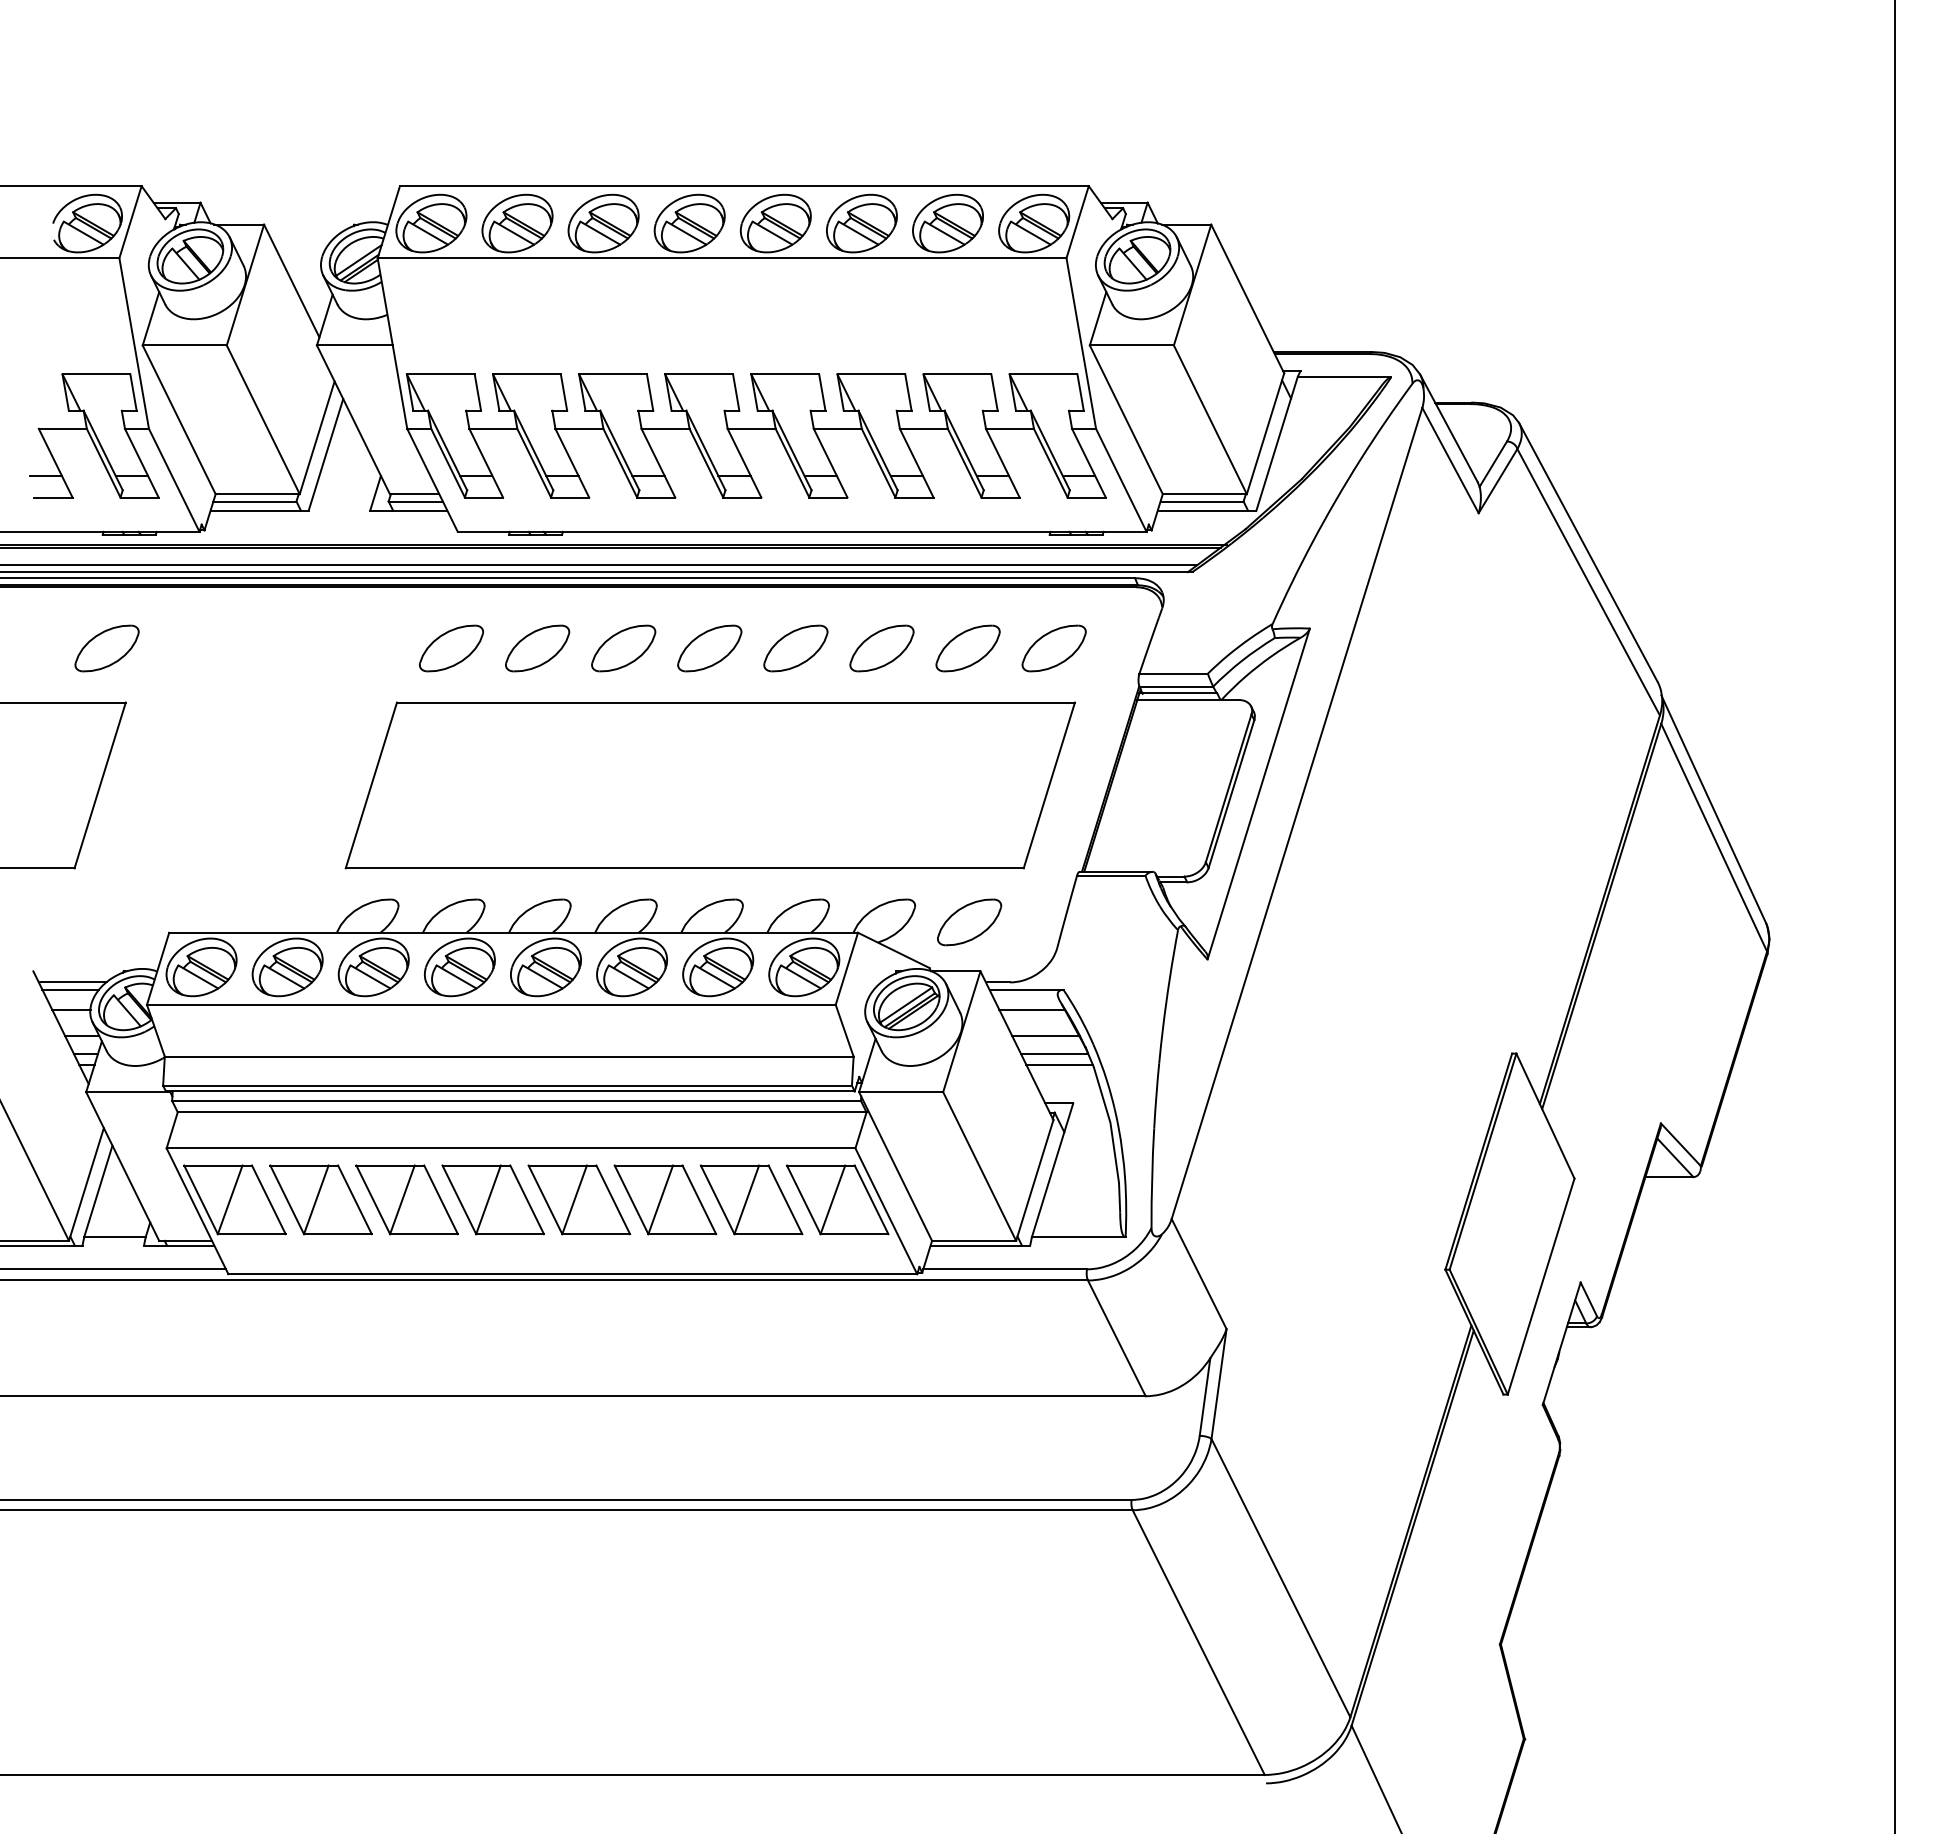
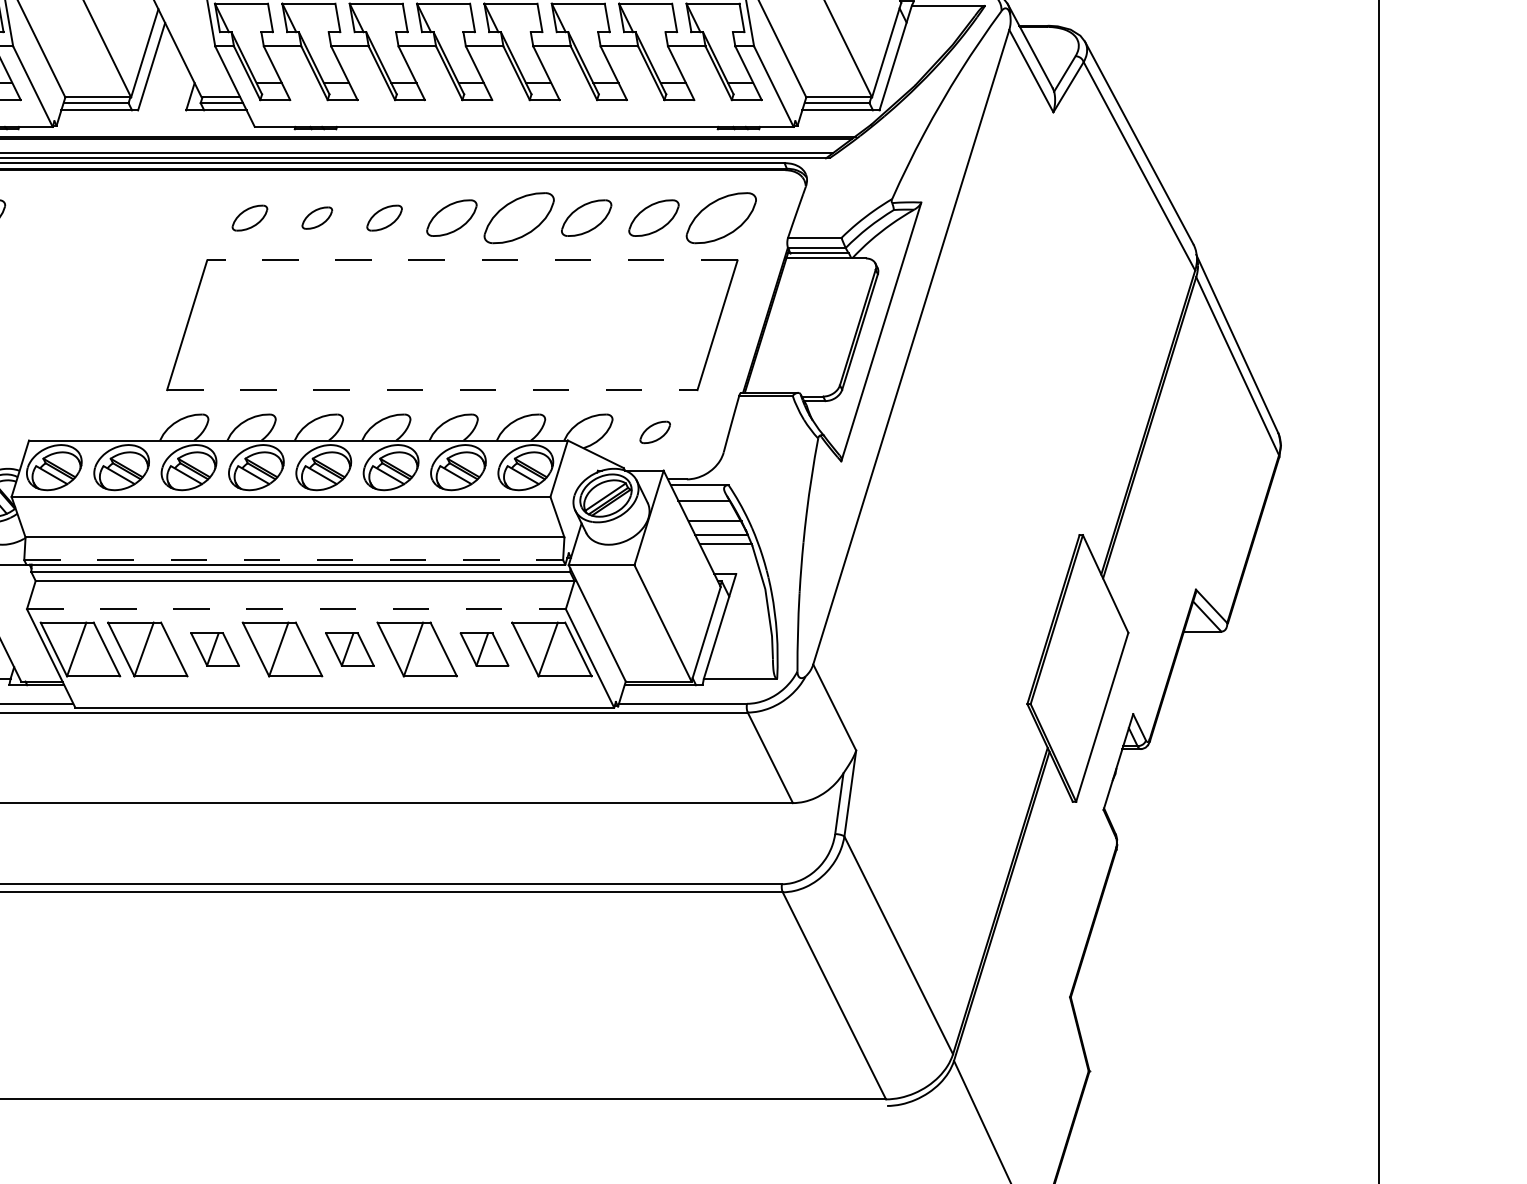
part: (451, 648) -> (249, 218), size x0.7
part: (537, 648) -> (317, 218), size x0.6
part: (623, 648) -> (384, 218), size x0.7
part: (795, 648) -> (518, 218), size x1.4
part: (1053, 648) -> (720, 218), size x1.4
line: (735, 702) -> (472, 260), solid -> dashed
line: (684, 868) -> (432, 390), solid -> dashed
part: (969, 922) -> (655, 432), size x0.6
line: (508, 1085) -> (294, 560), solid -> dashed
line: (511, 1148) -> (296, 609), solid -> dashed
part: (406, 1199) -> (214, 649), size x0.6
part: (579, 1199) -> (349, 649), size x0.6
part: (751, 1199) -> (484, 649), size x0.6

